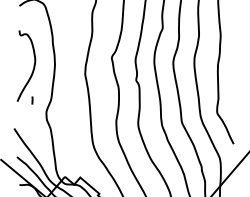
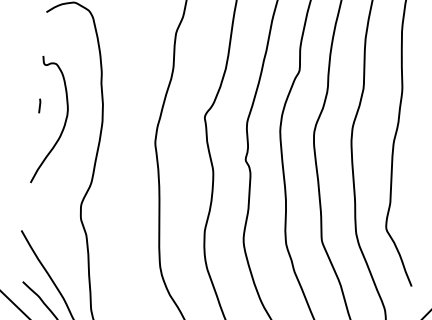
line: (32, 100) -> (39, 105), moved

